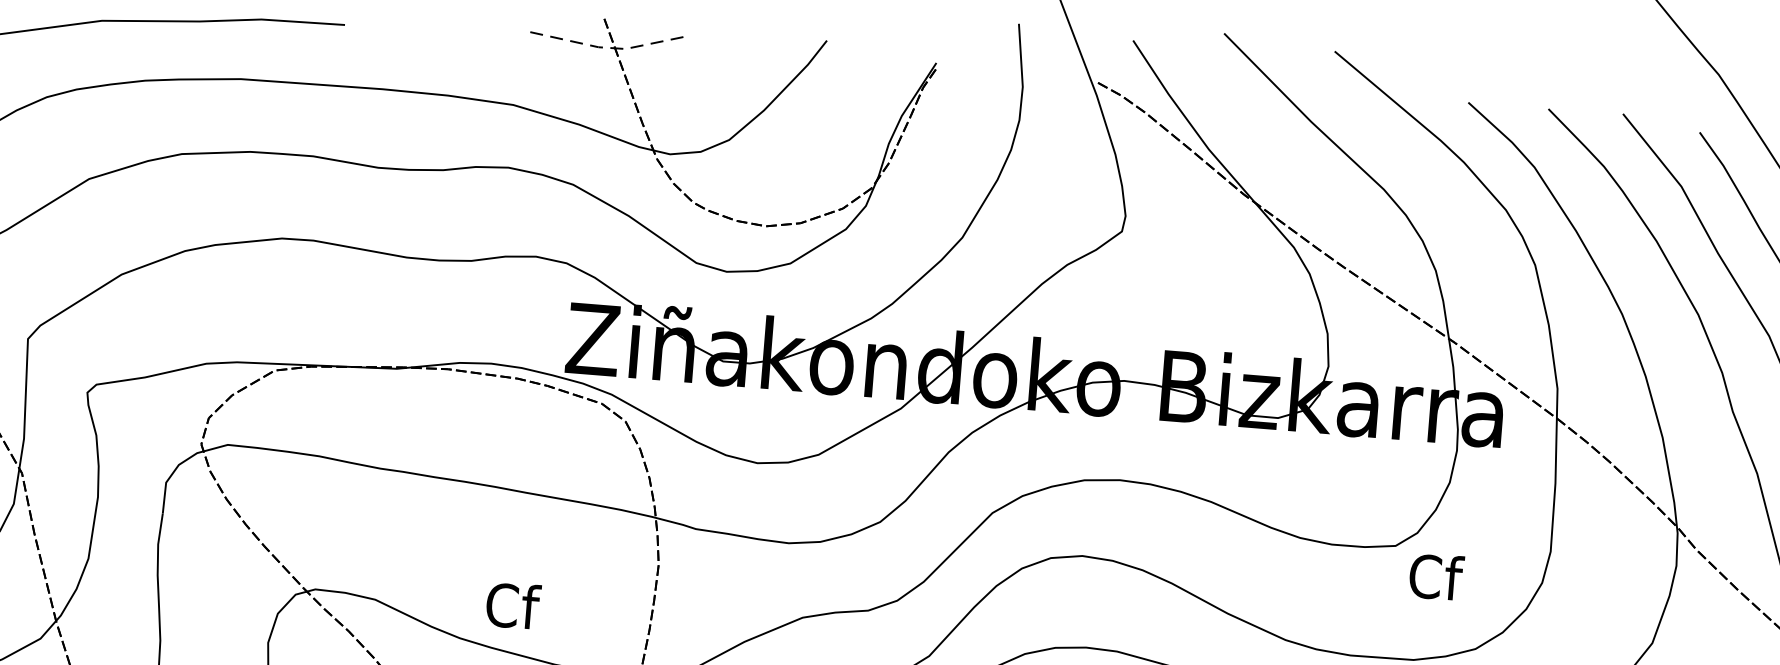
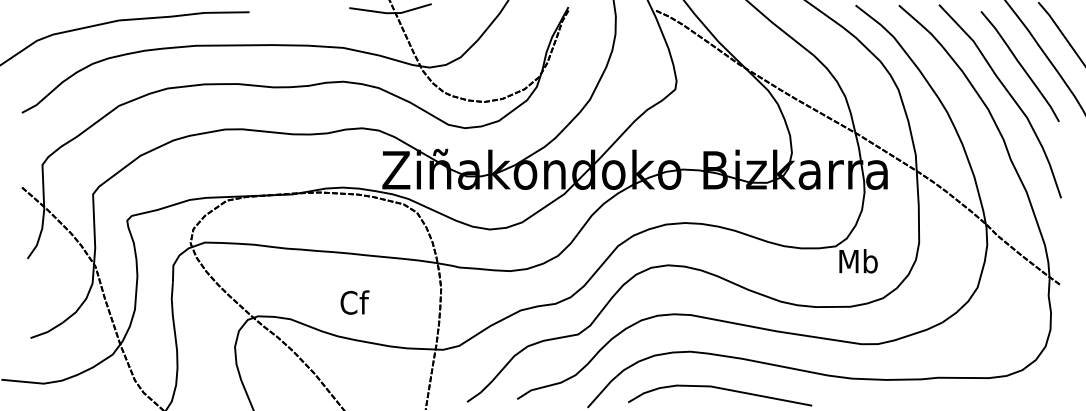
line: (607, 48) -> (391, 13), dashed -> solid
text: (1435, 577) -> (858, 261), Cf -> Mb
text: (512, 605) -> (354, 302), moved

